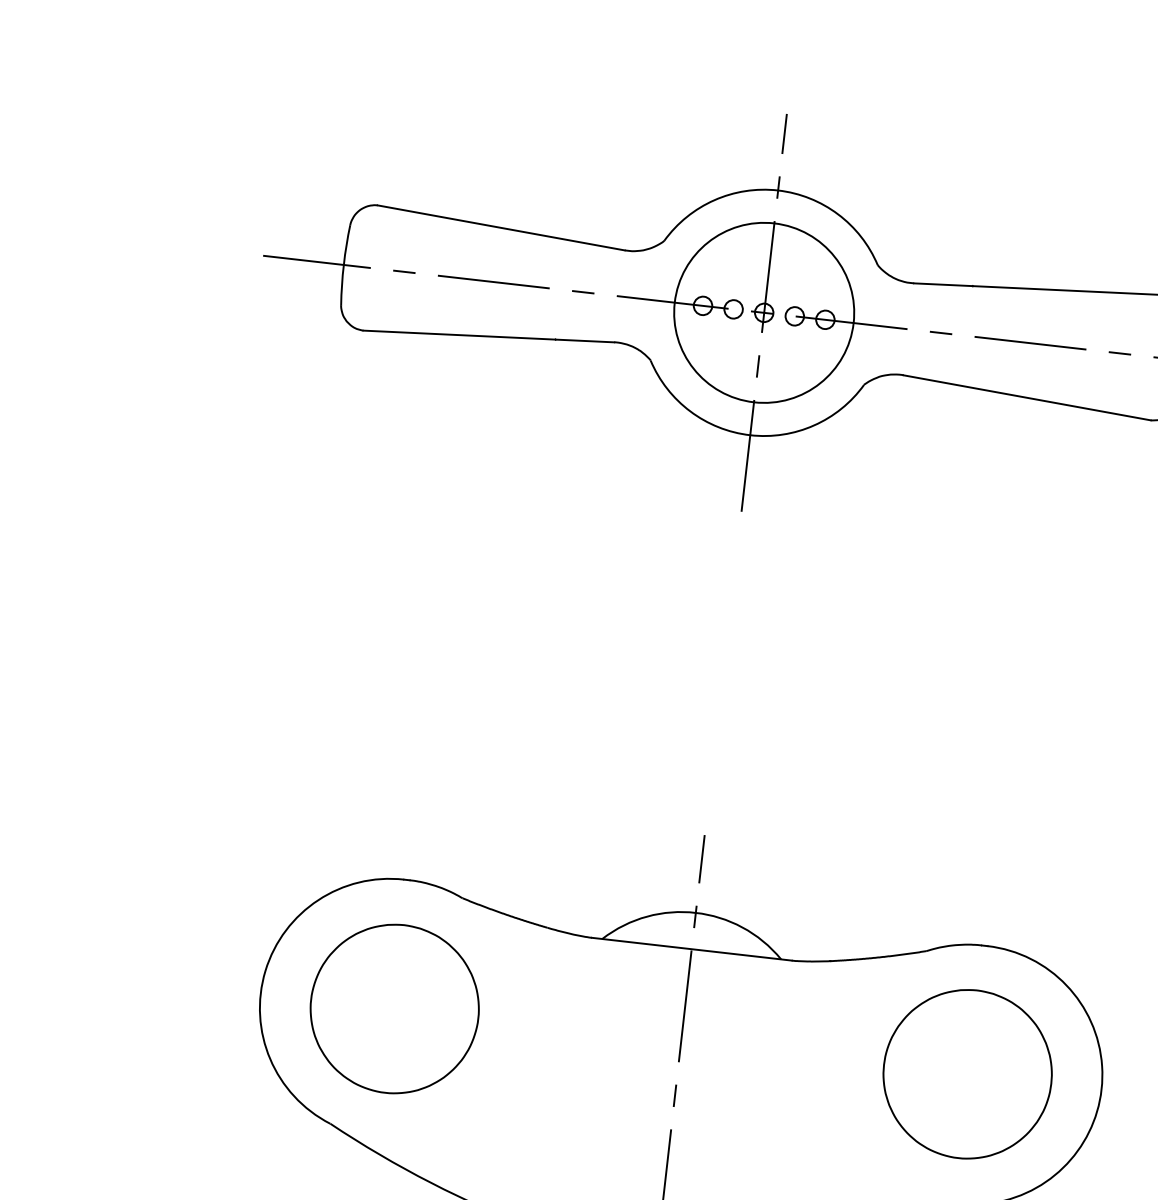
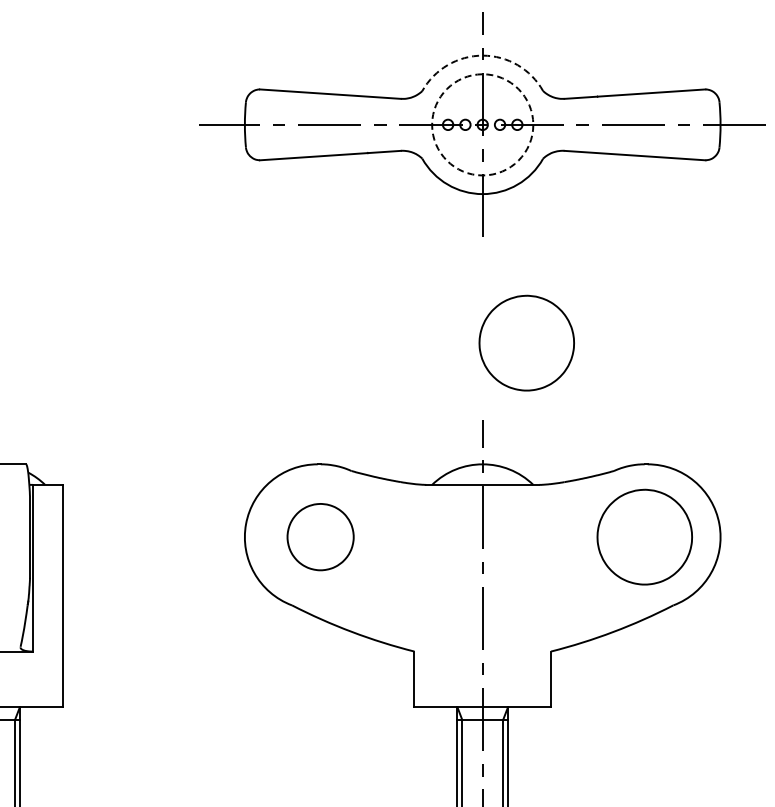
arc: (777, 190) -> (482, 55), solid -> dashed
circle: (763, 312) -> (482, 124), solid -> dashed
part: (797, 706) -> (526, 342), added
part: (394, 1007) -> (320, 536), size x0.7

